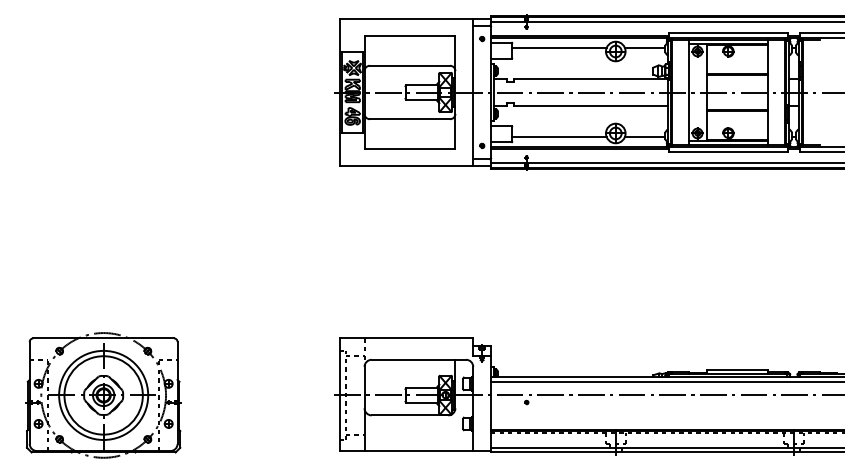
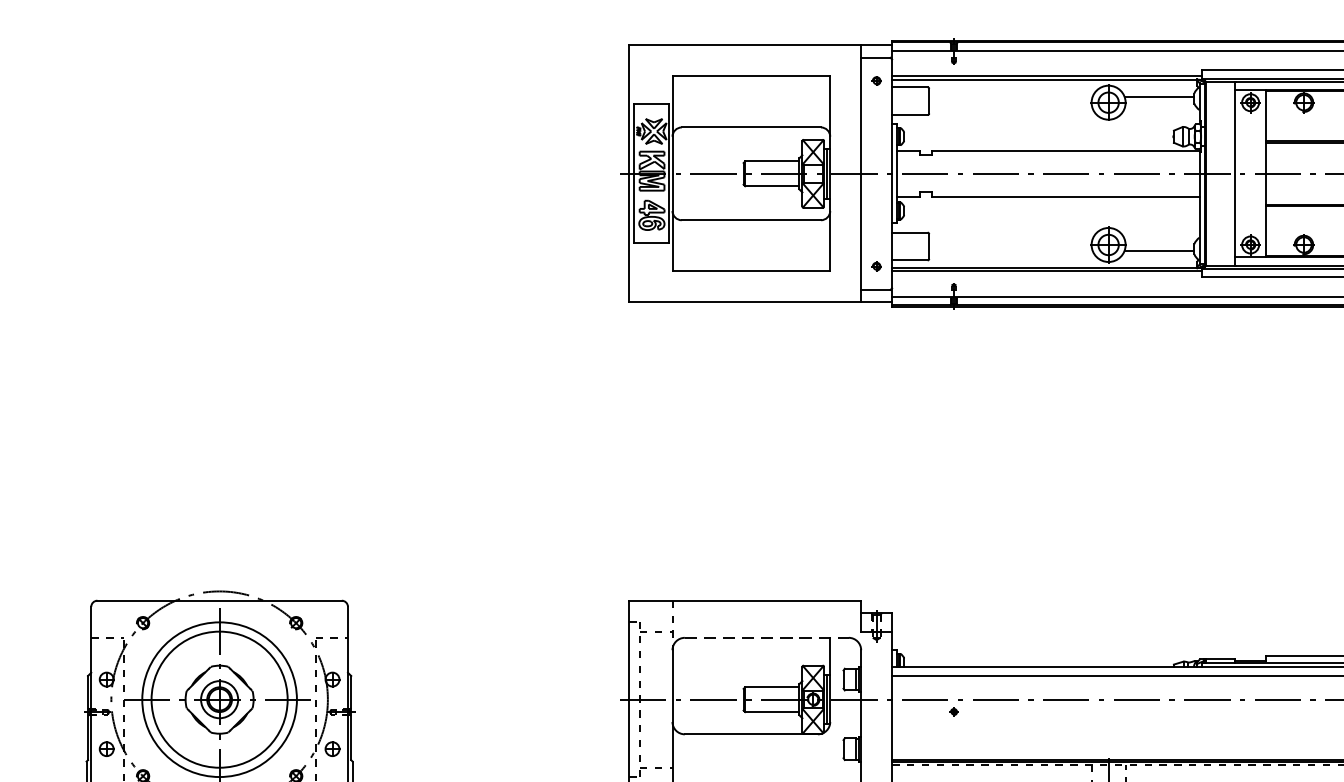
line: (559, 48) -> (1010, 97), removed
line: (559, 136) -> (1010, 250), removed
line: (419, 359) -> (767, 637), solid -> dashed

